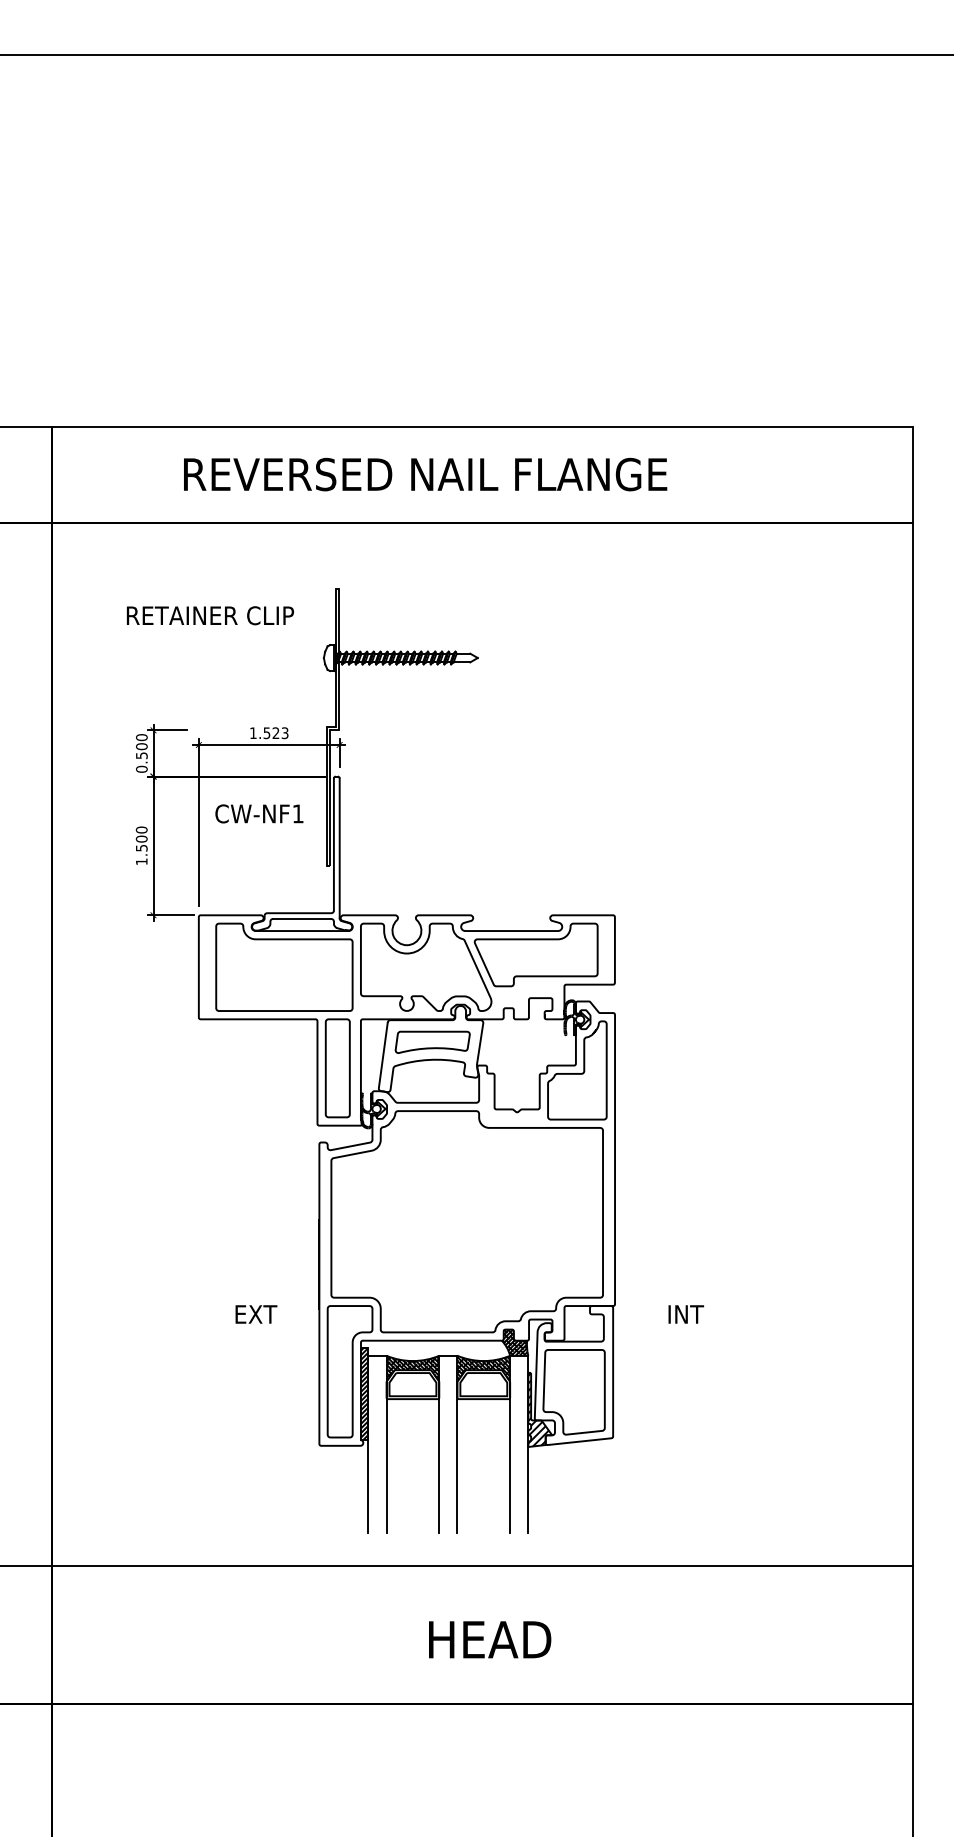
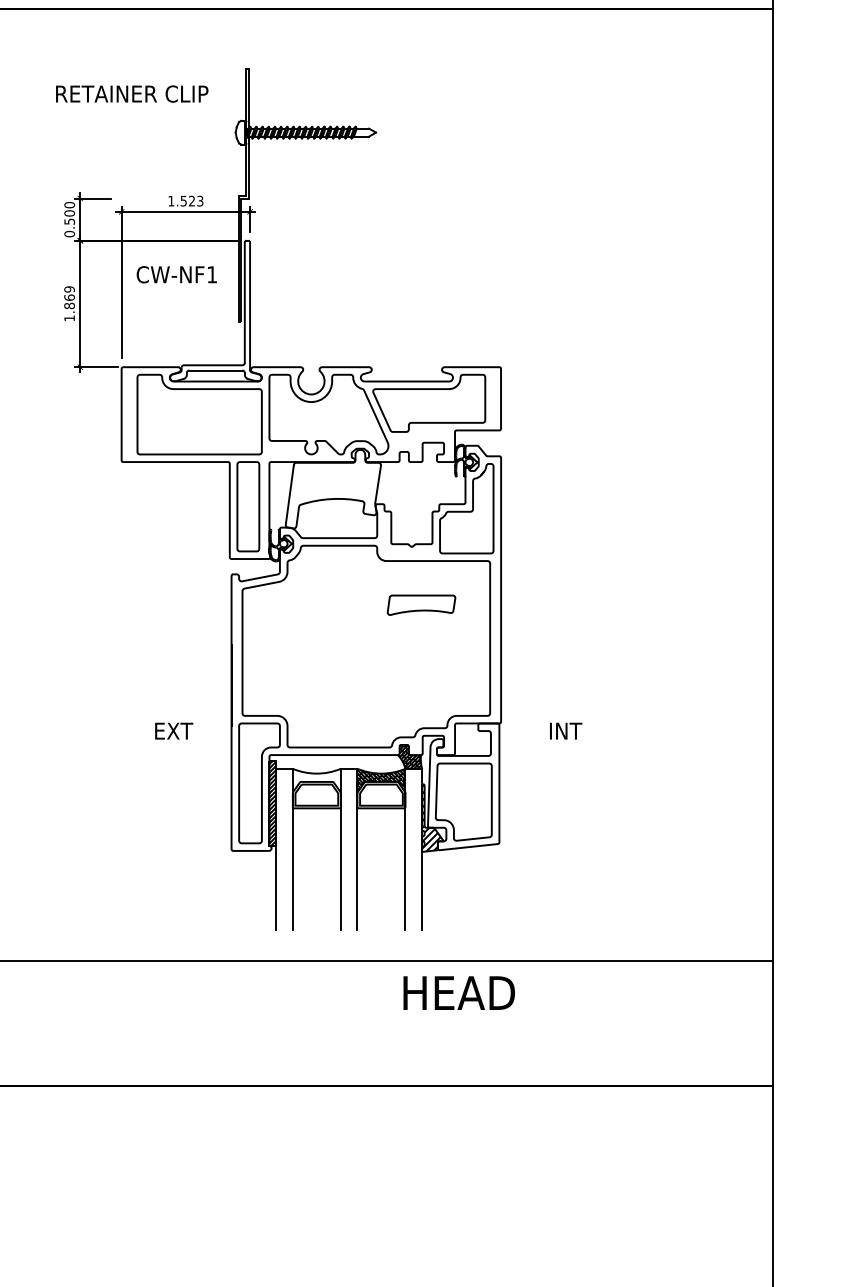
text: (141, 838) -> (69, 297), 1.500 -> 1.869
part: (432, 1041) -> (421, 604), moved
hatch: (412, 1368) -> (316, 780), removed
text: (490, 1639) -> (459, 992), moved

